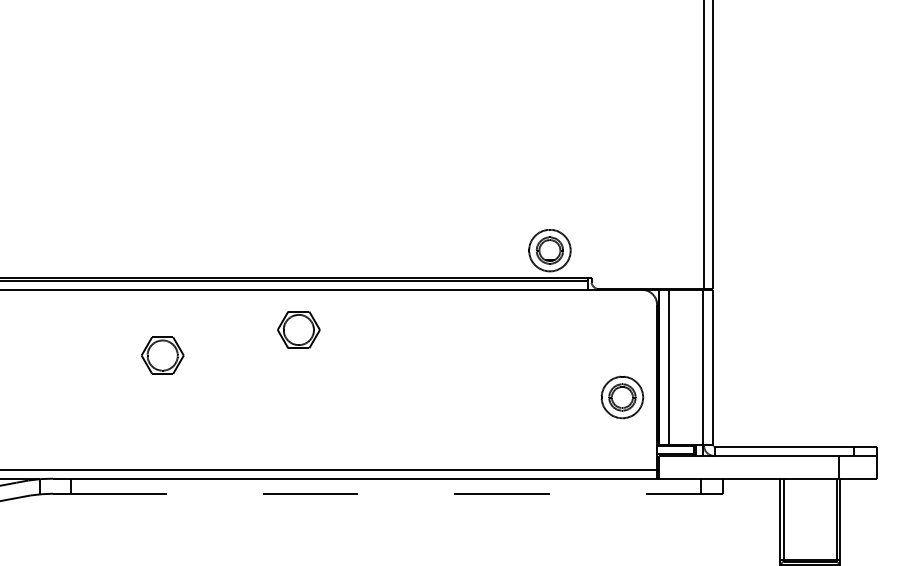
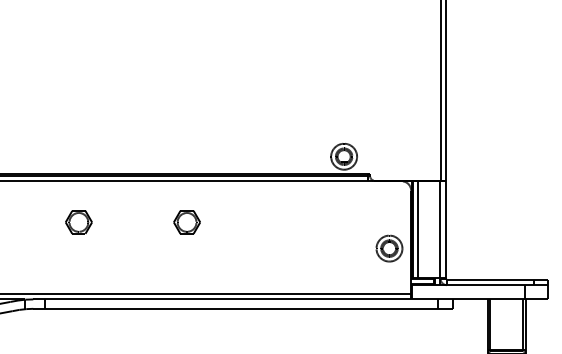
part: (297, 330) -> (186, 222), moved
part: (162, 355) -> (78, 222), moved
line: (385, 493) -> (241, 308), dashed -> solid

